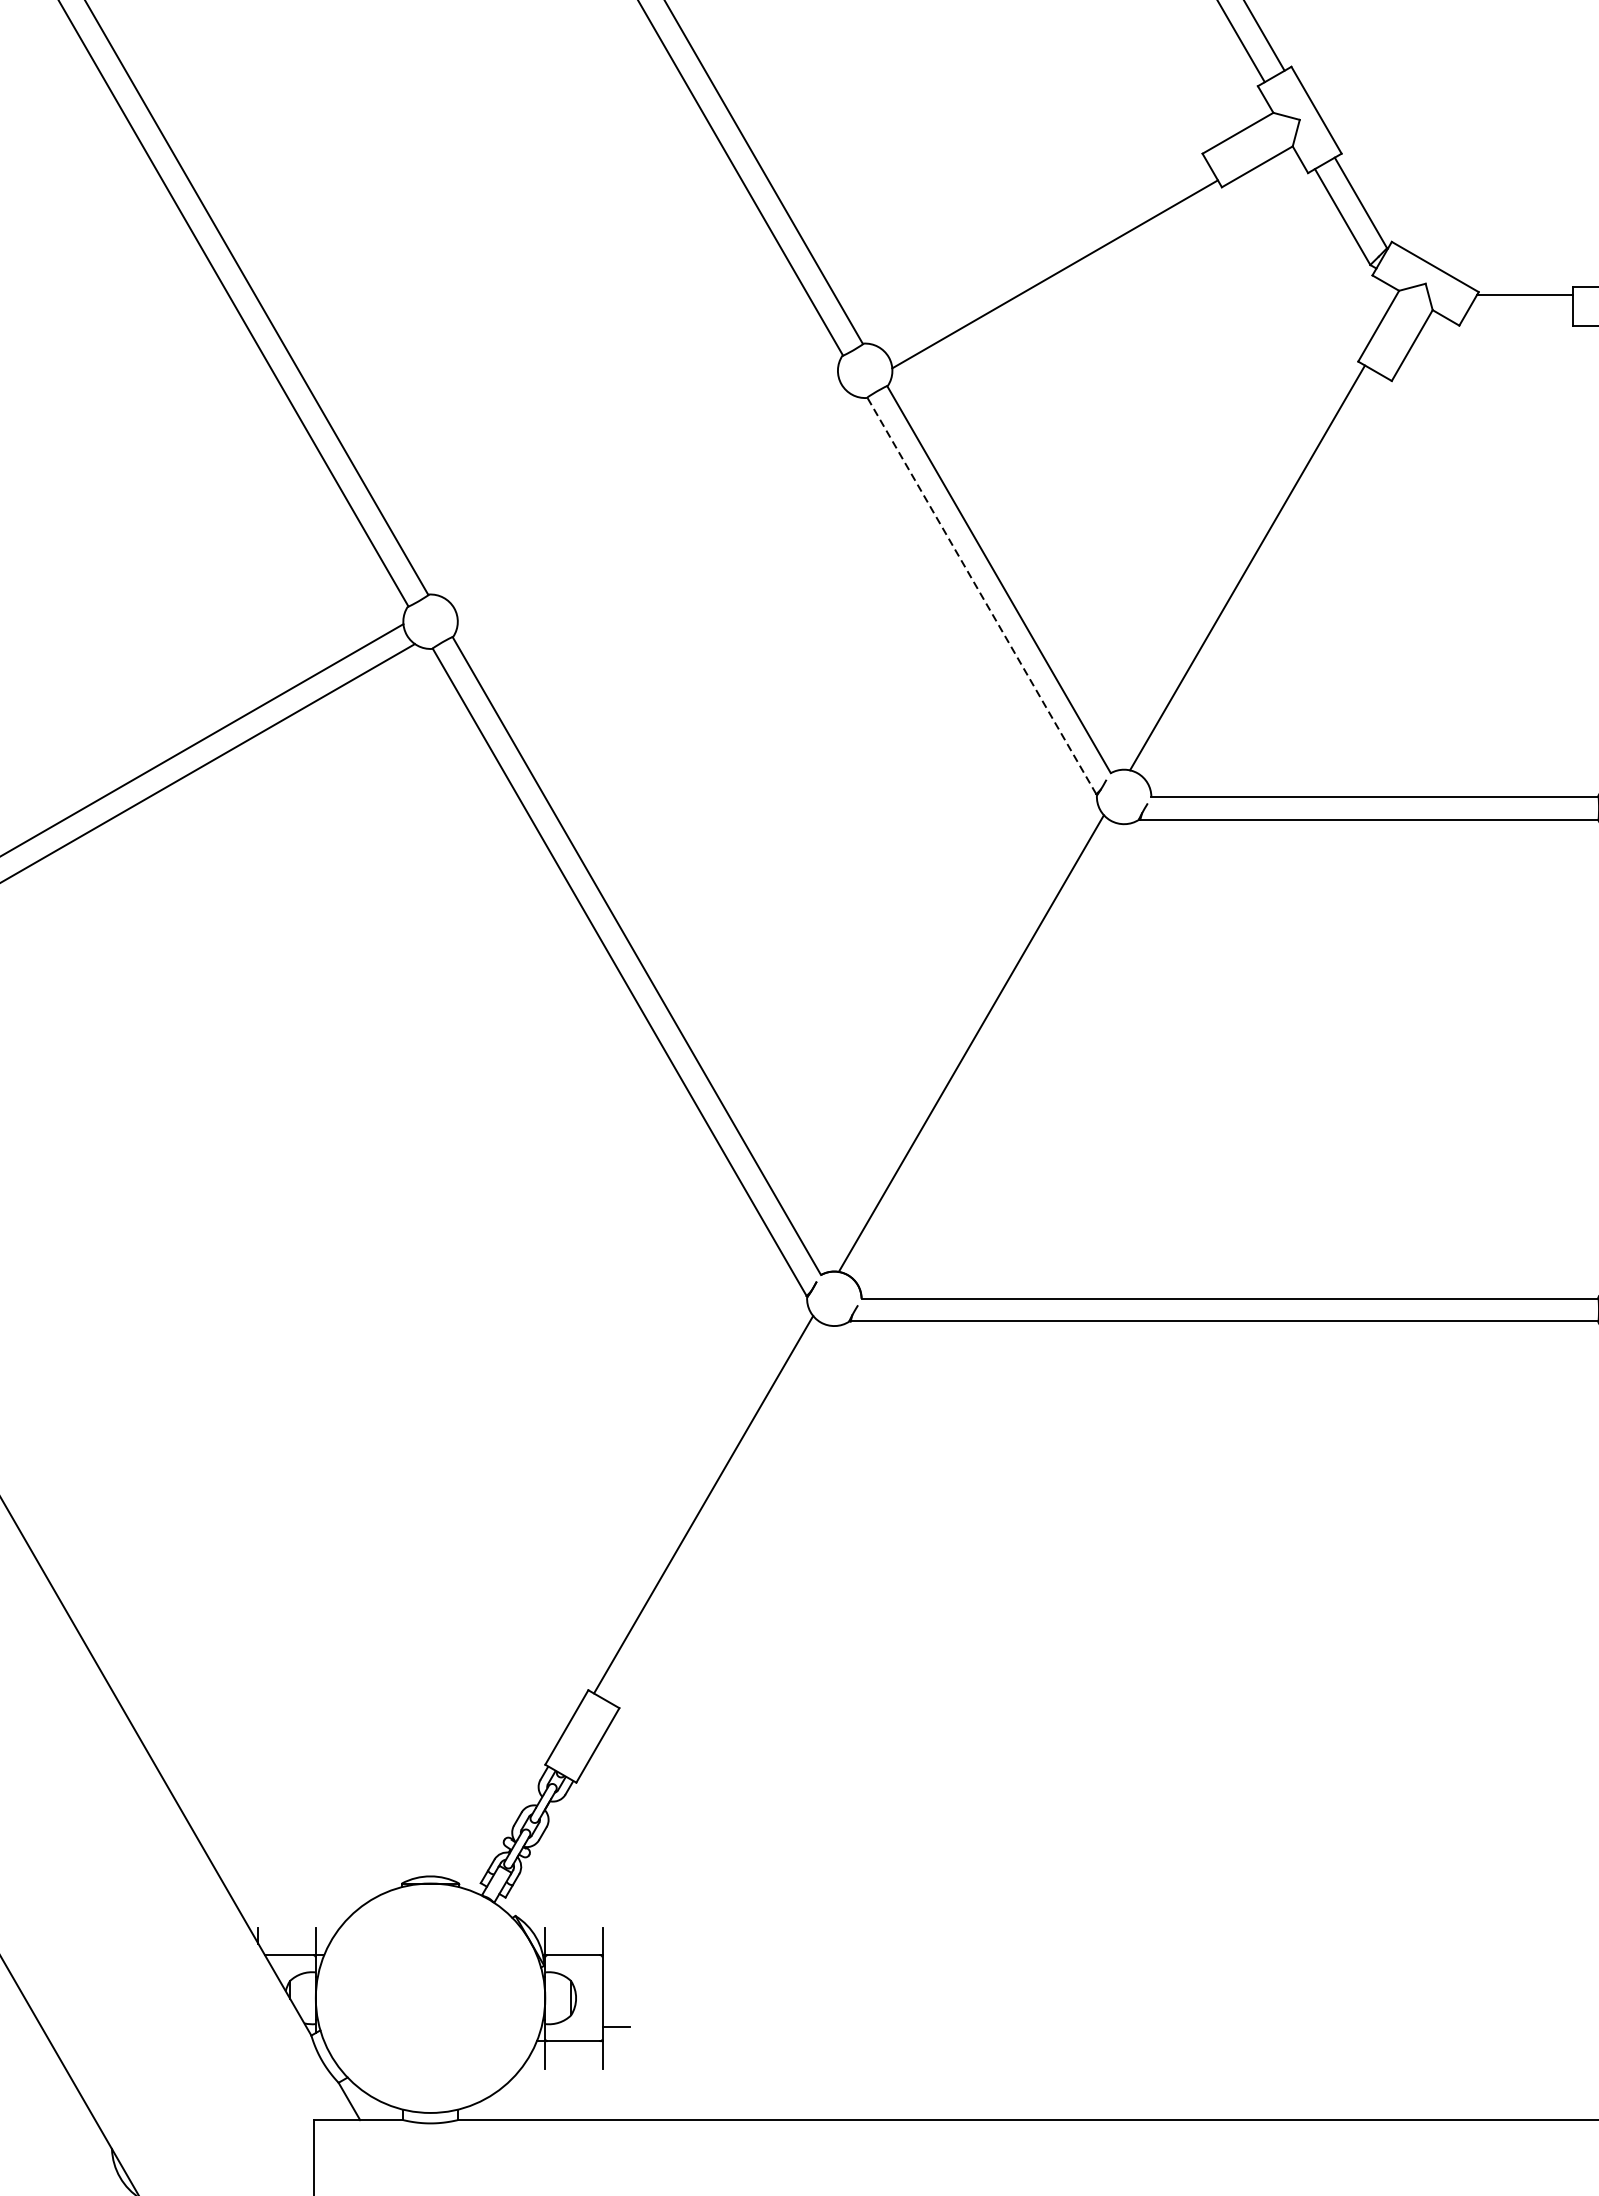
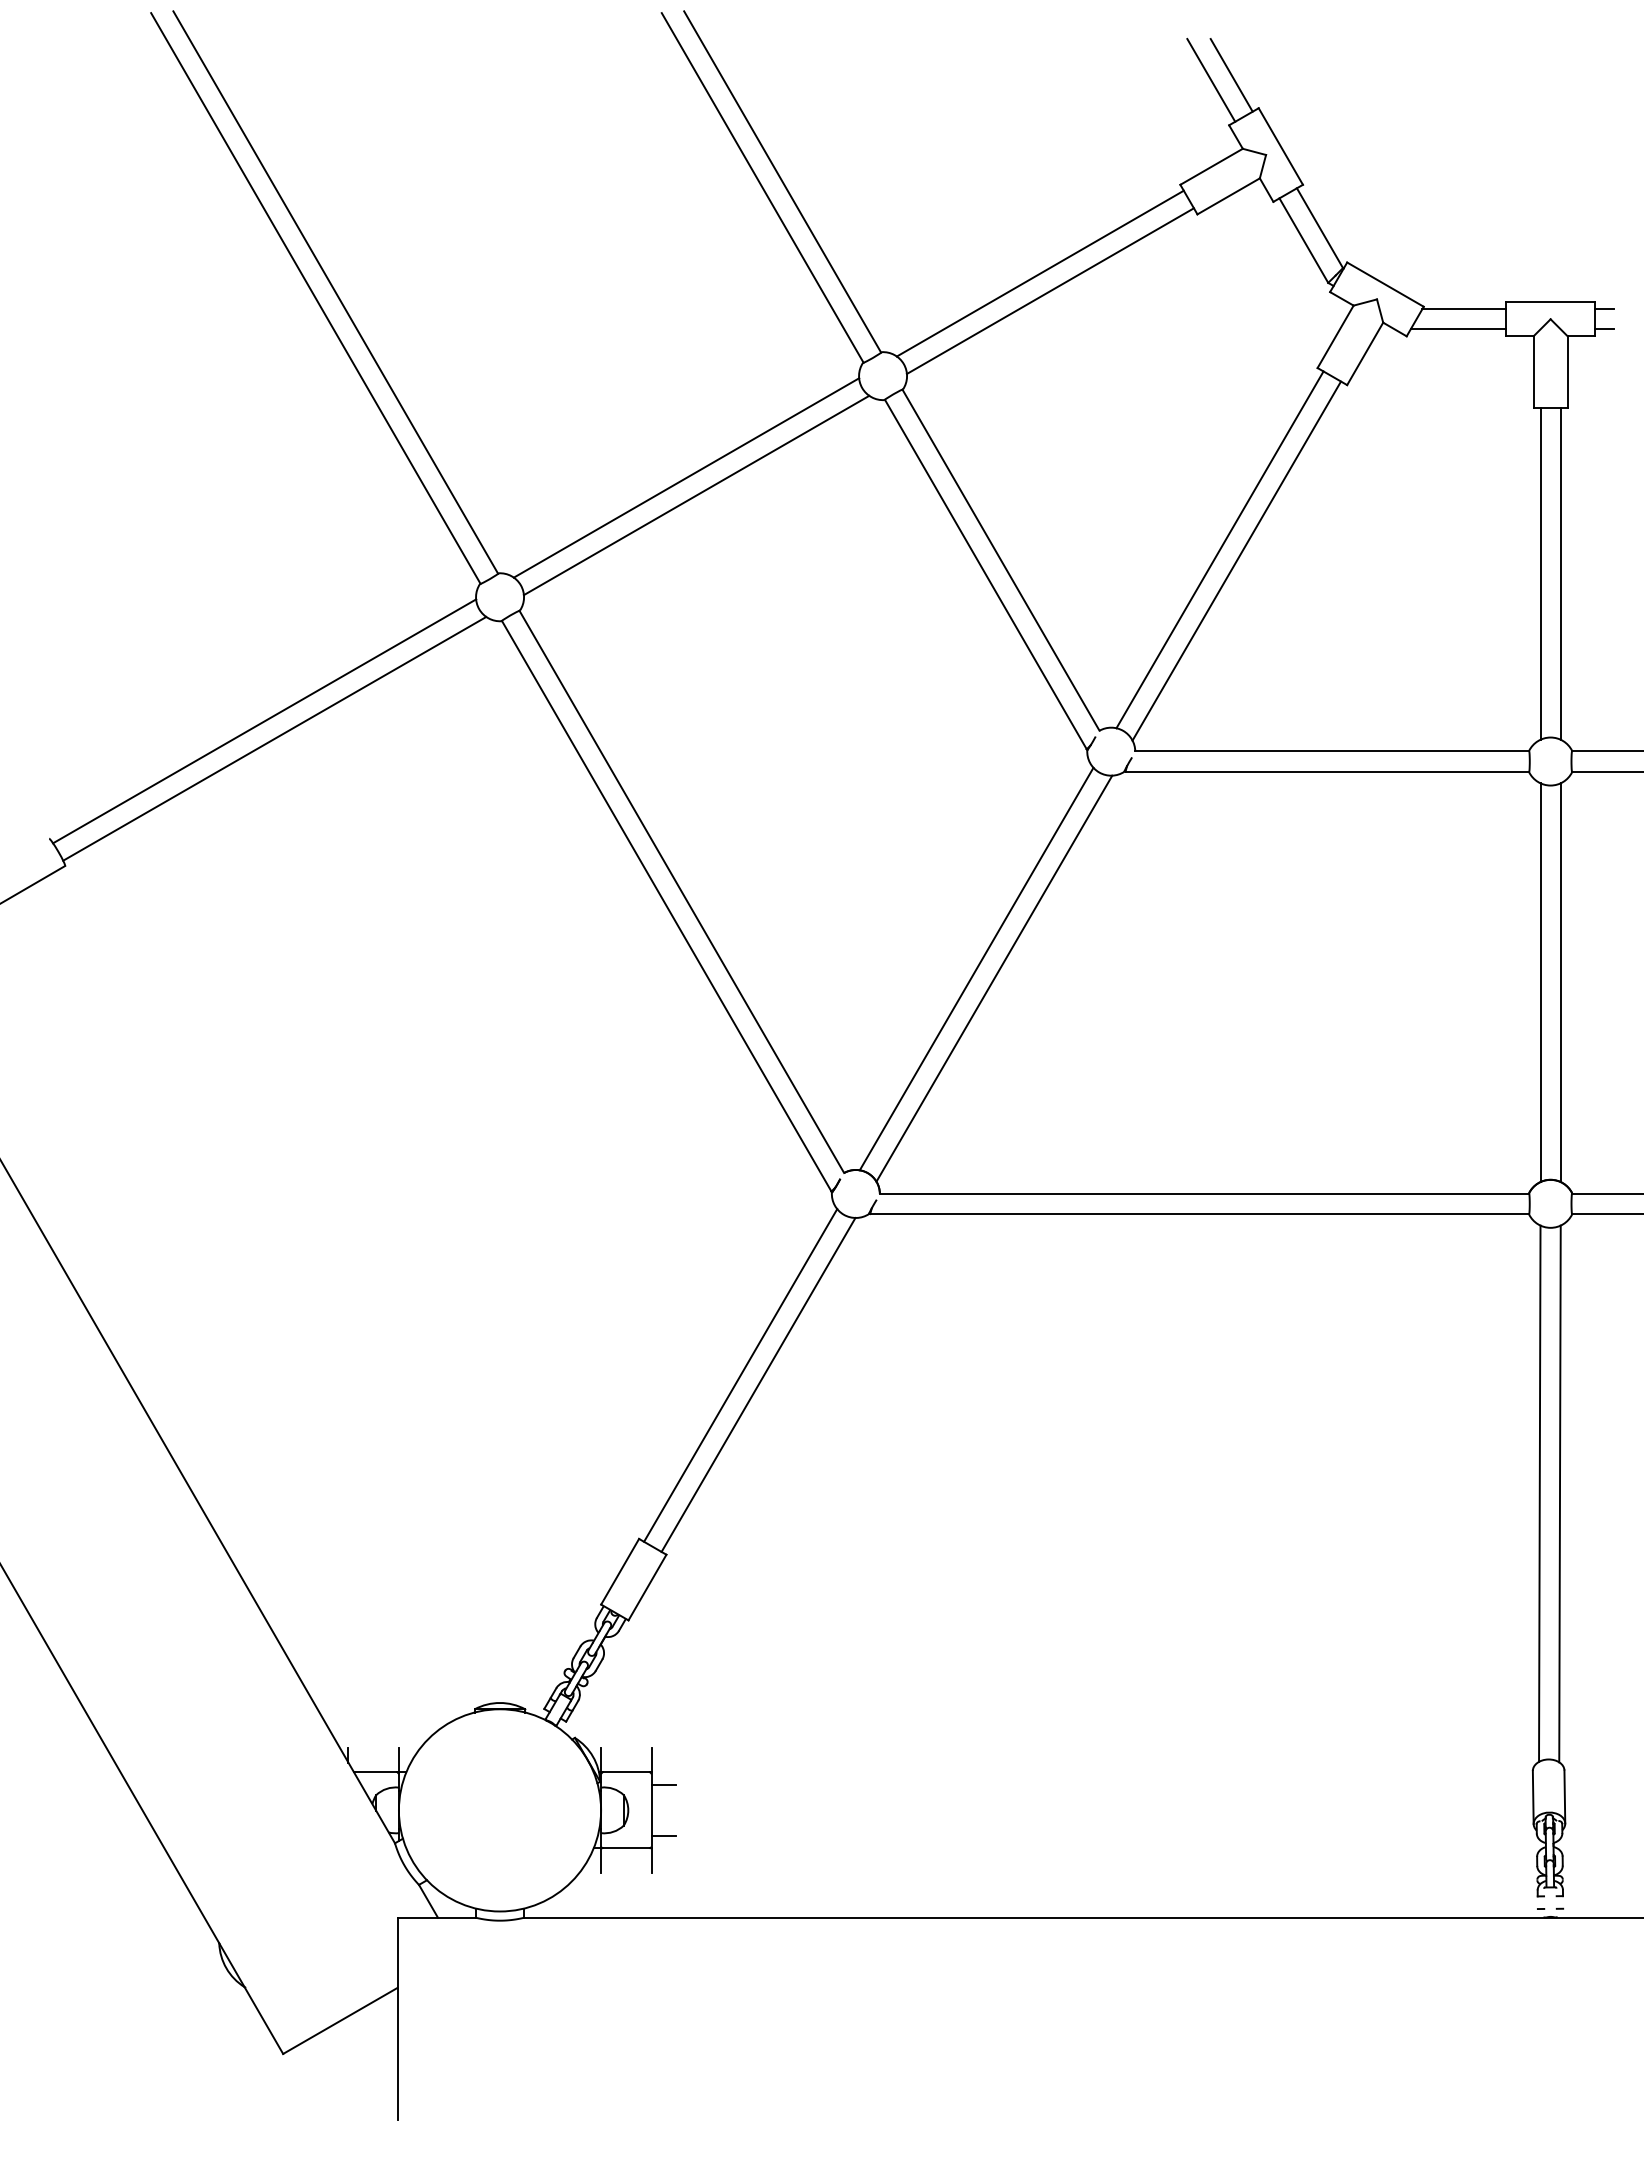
line: (1042, 254) -> (1039, 273), added
line: (1518, 317) -> (1458, 329), added
line: (642, 485) -> (686, 477), added
line: (653, 506) -> (696, 495), added
line: (1266, 580) -> (1236, 560), added
line: (981, 595) -> (985, 574), dashed -> solid
line: (991, 1054) -> (994, 978), added
line: (723, 1515) -> (758, 1384), added
line: (616, 1970) -> (663, 1785), added

